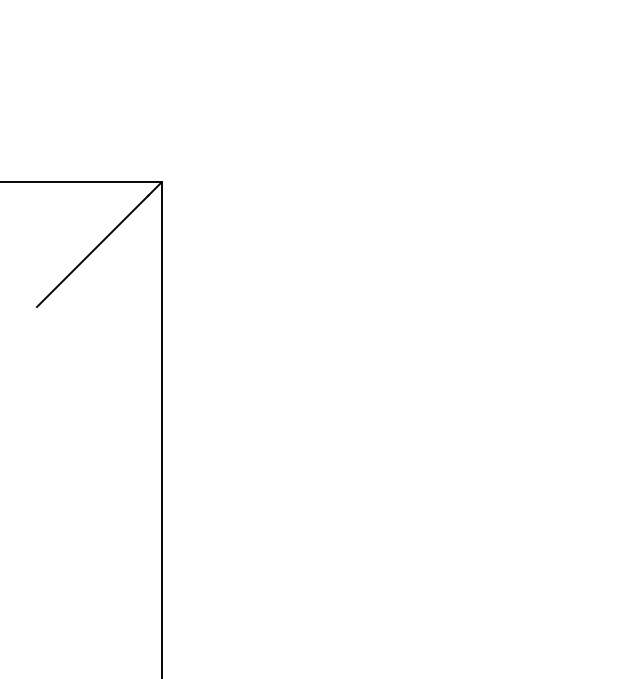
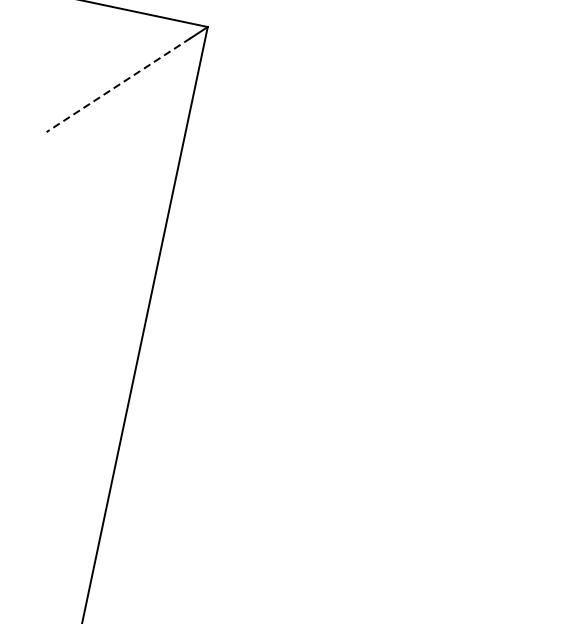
line: (92, 251) -> (118, 85), solid -> dashed

